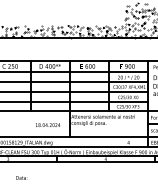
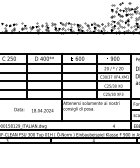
text: (21, 177) -> (19, 109), moved

